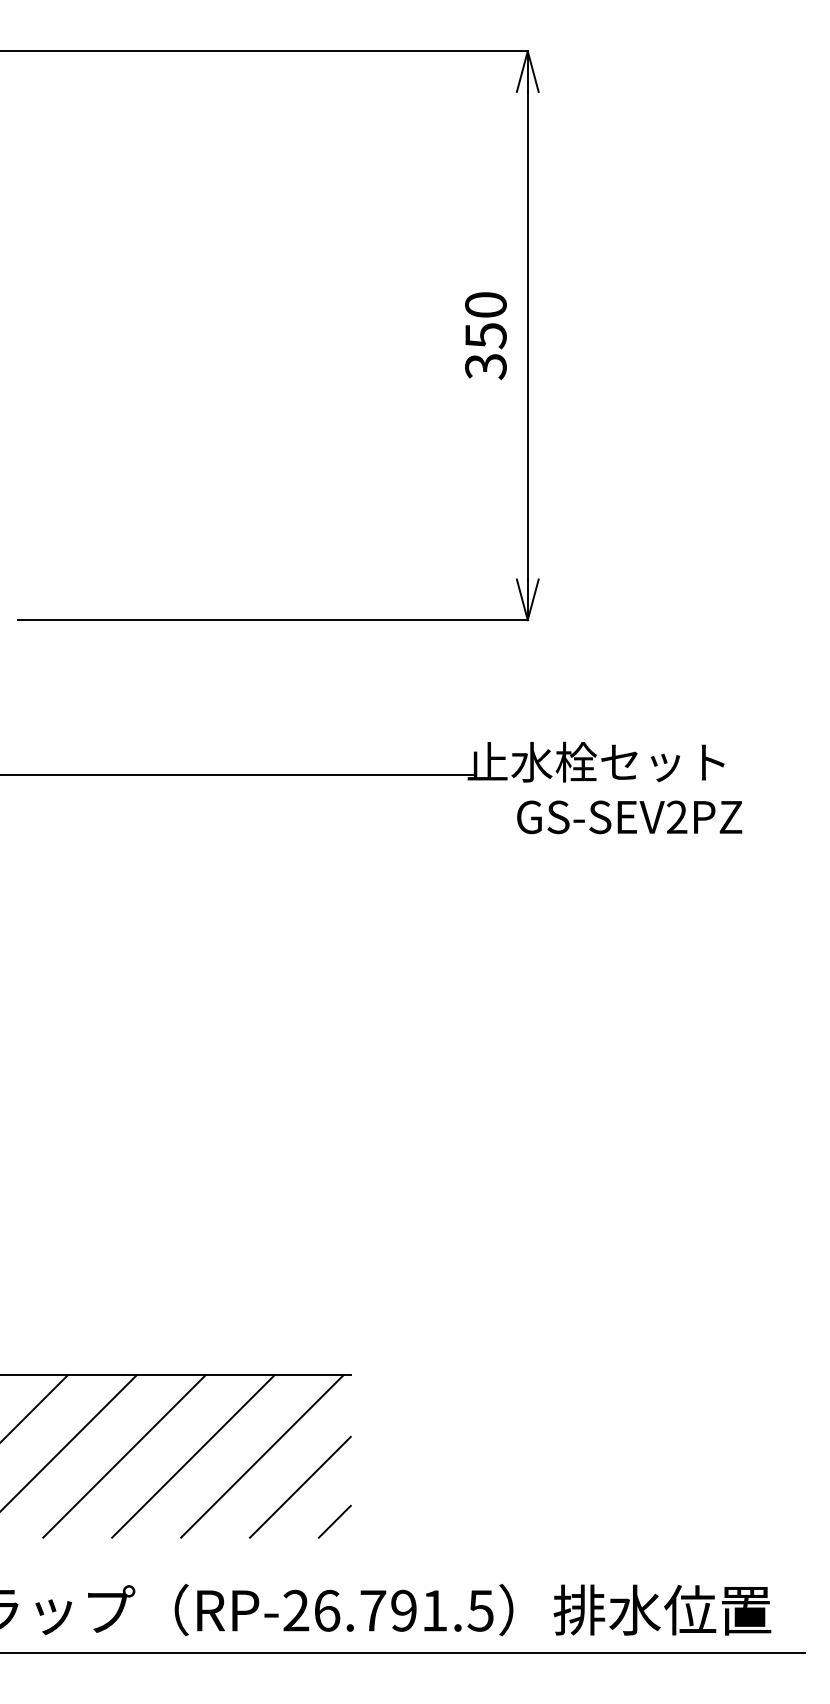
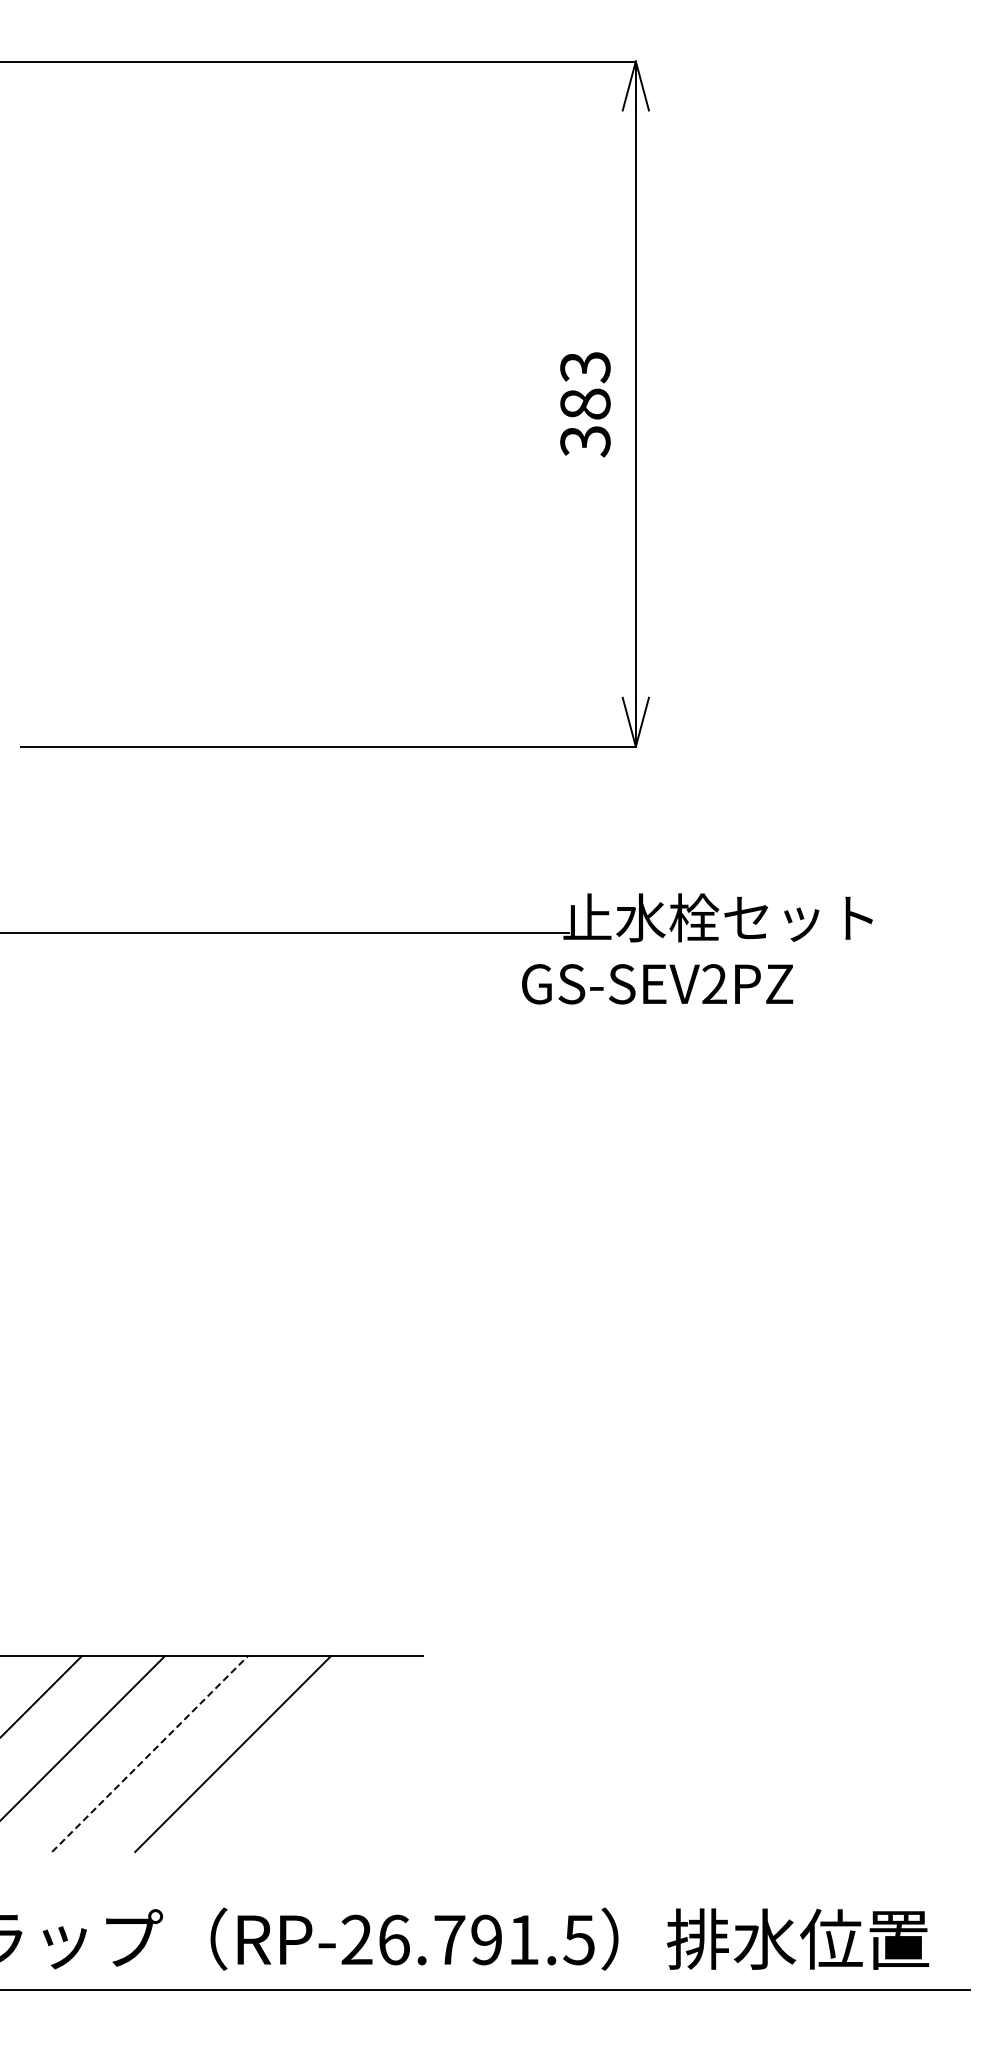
text: (485, 320) -> (585, 385), 350 -> 383
text: (629, 817) -> (657, 984), moved
line: (124, 1455) -> (150, 1753), solid -> dashed
line: (261, 1455) -> (315, 1753), removed
line: (300, 1486) -> (361, 1790), removed
line: (334, 1521) -> (403, 1832), removed

